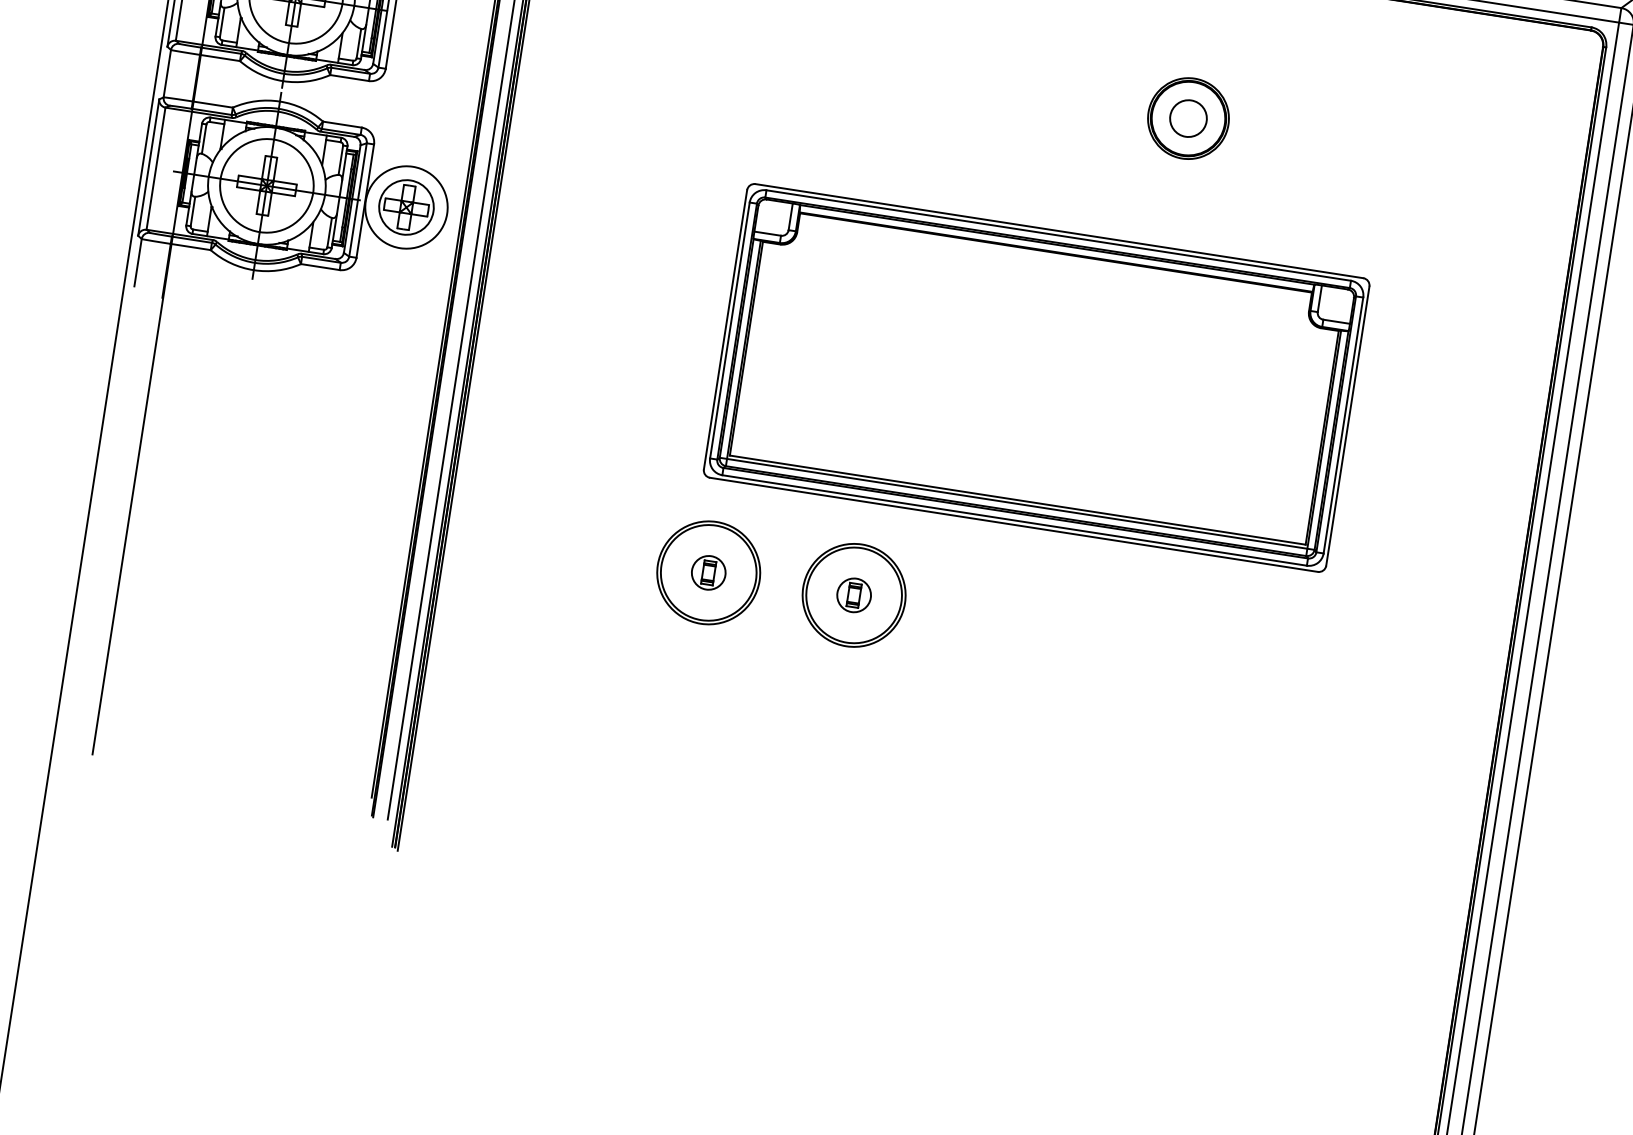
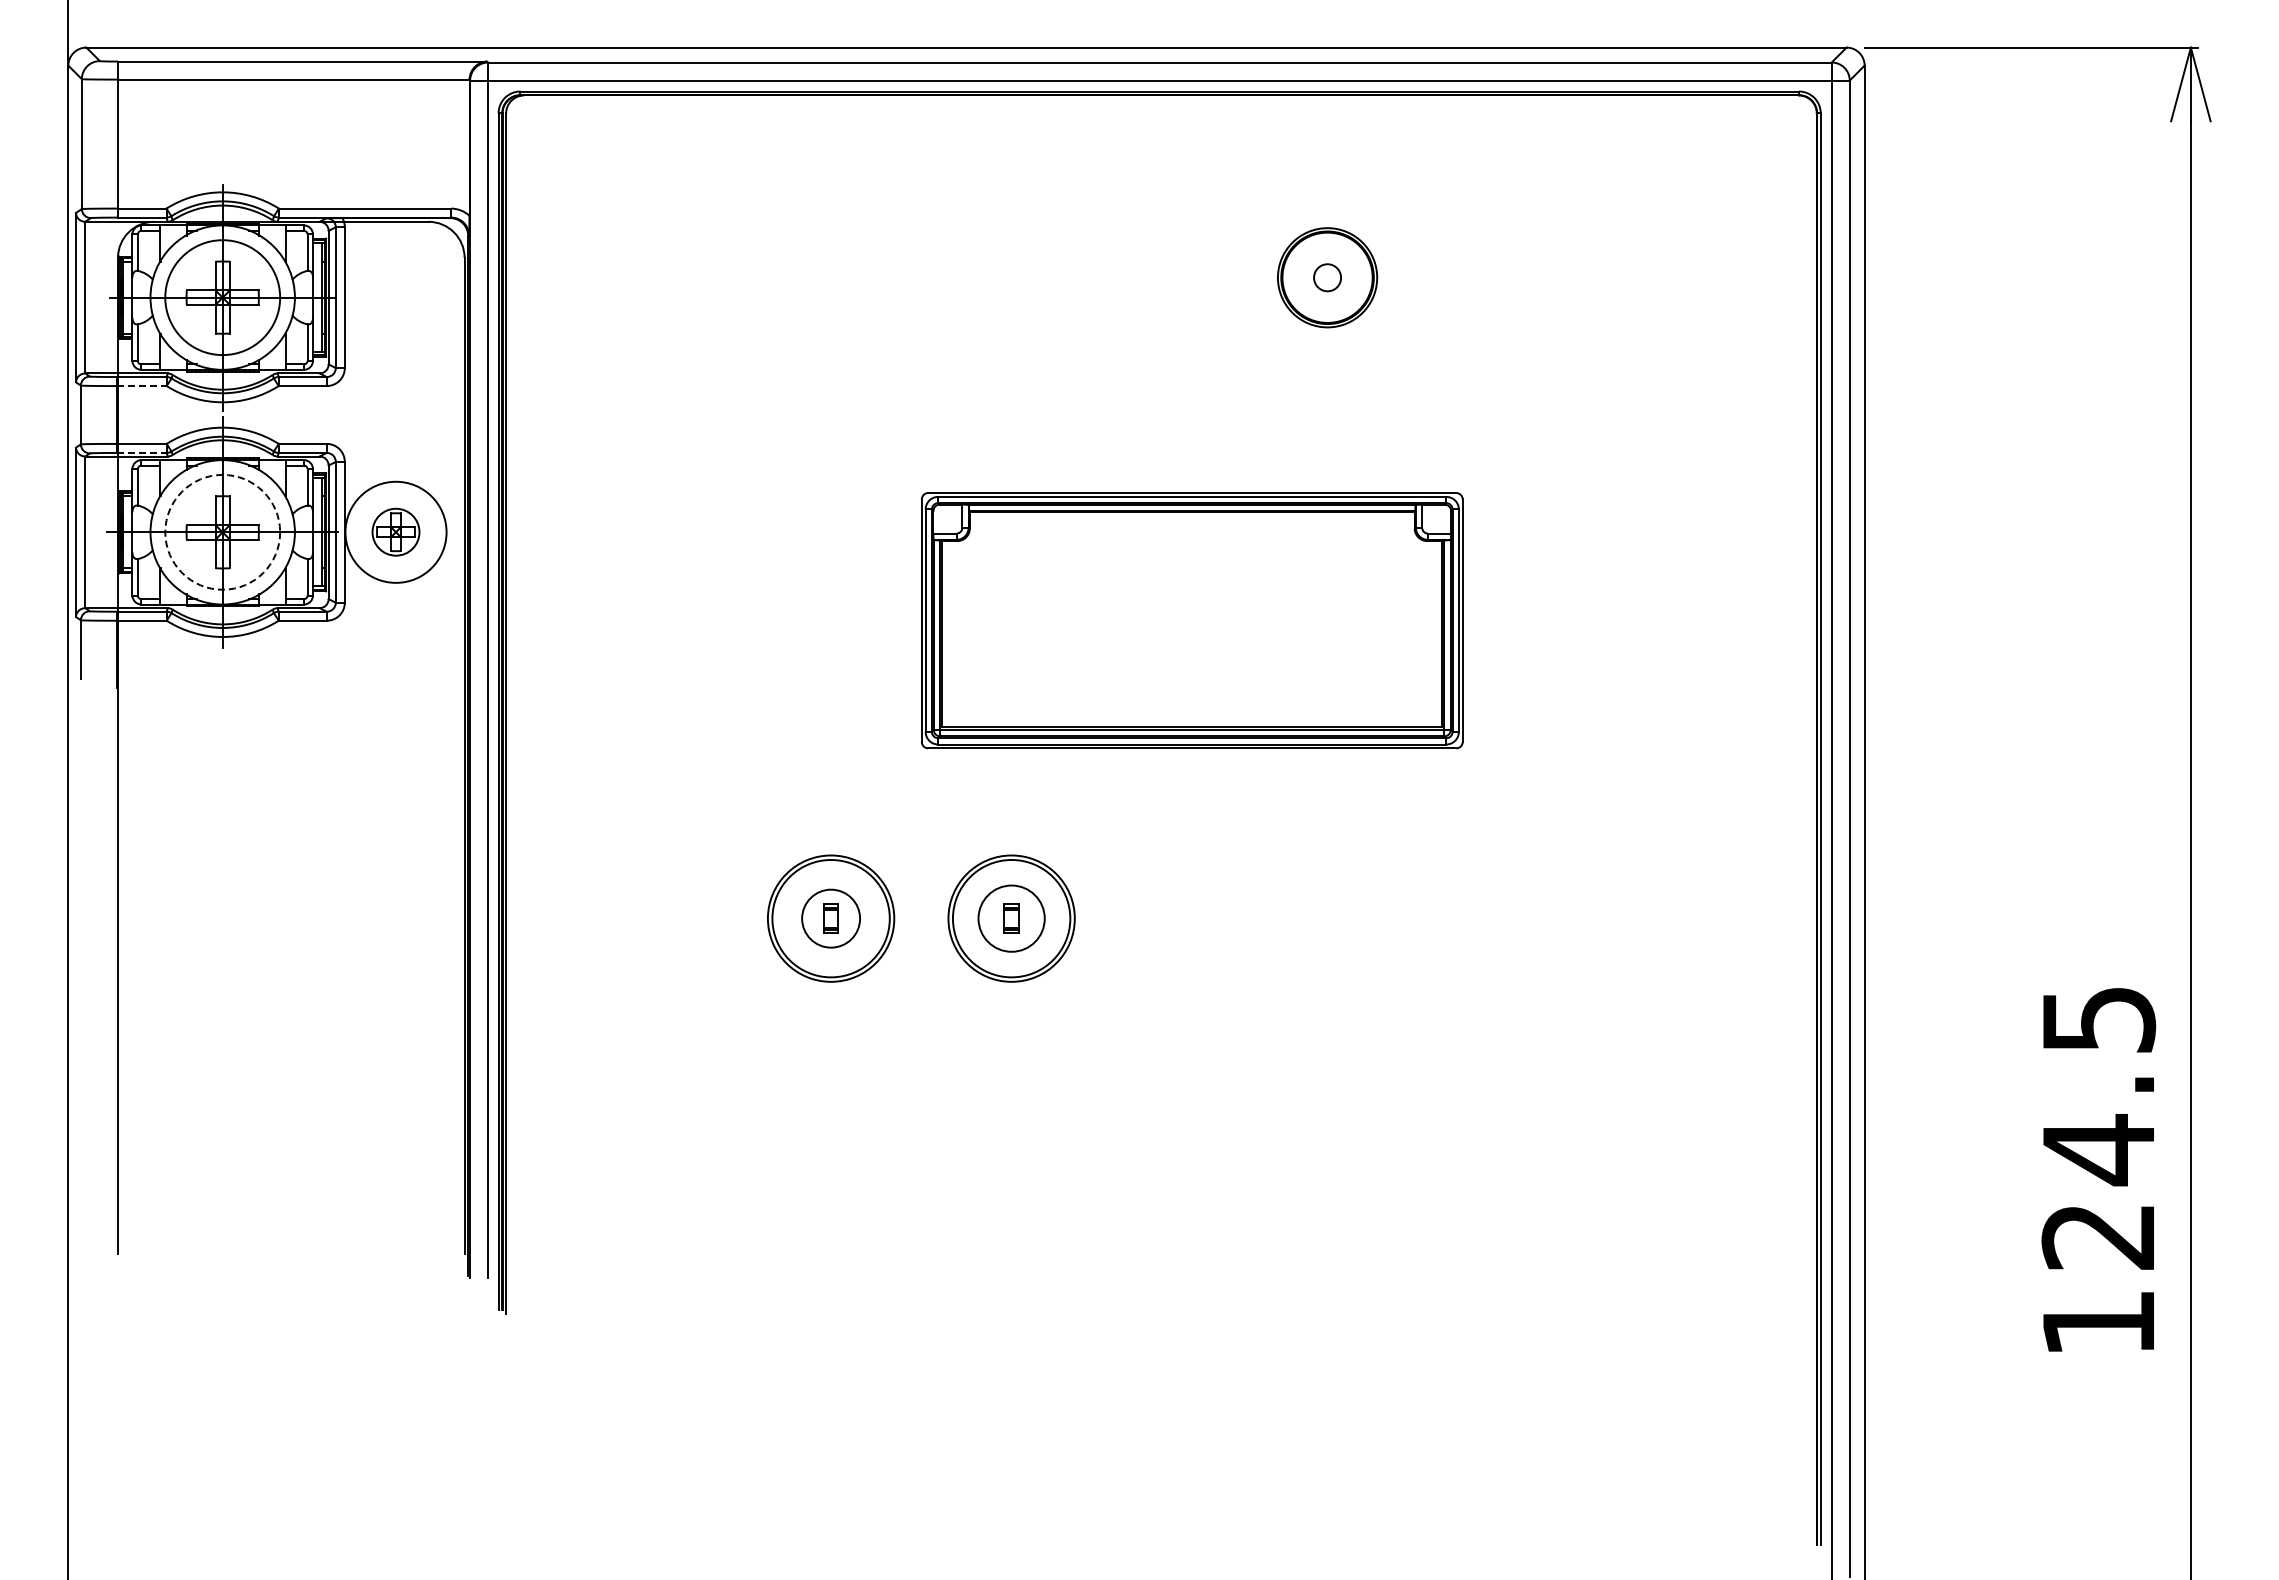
line: (219, 58) -> (141, 386), solid -> dashed
line: (211, 111) -> (141, 452), solid -> dashed
circle: (1188, 118) -> (1327, 277), size x0.6
circle: (266, 185) -> (222, 531), solid -> dashed
part: (406, 206) -> (395, 531), size x0.7
part: (1036, 377) -> (1192, 620), size x0.7
circle: (708, 572) -> (830, 918), size x1.4
circle: (854, 595) -> (1011, 918), size x1.6

